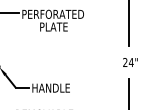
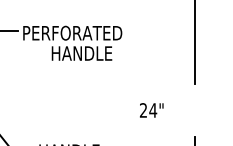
text: (59, 26) -> (82, 52), PLATE -> HANDLE
text: (130, 62) -> (151, 110), moved

